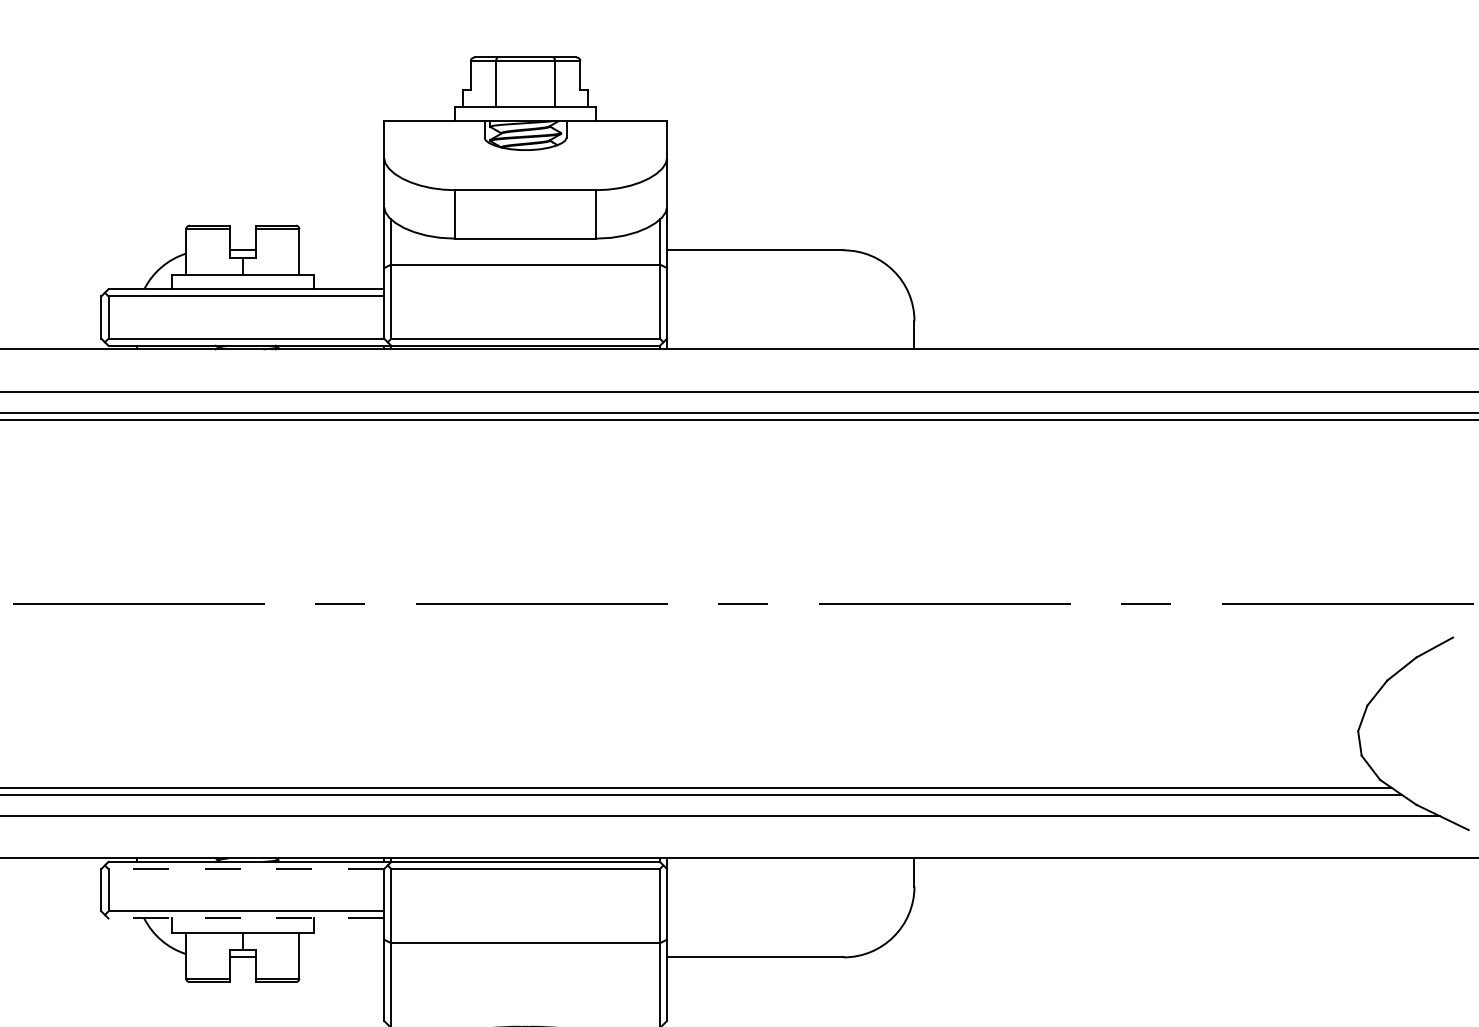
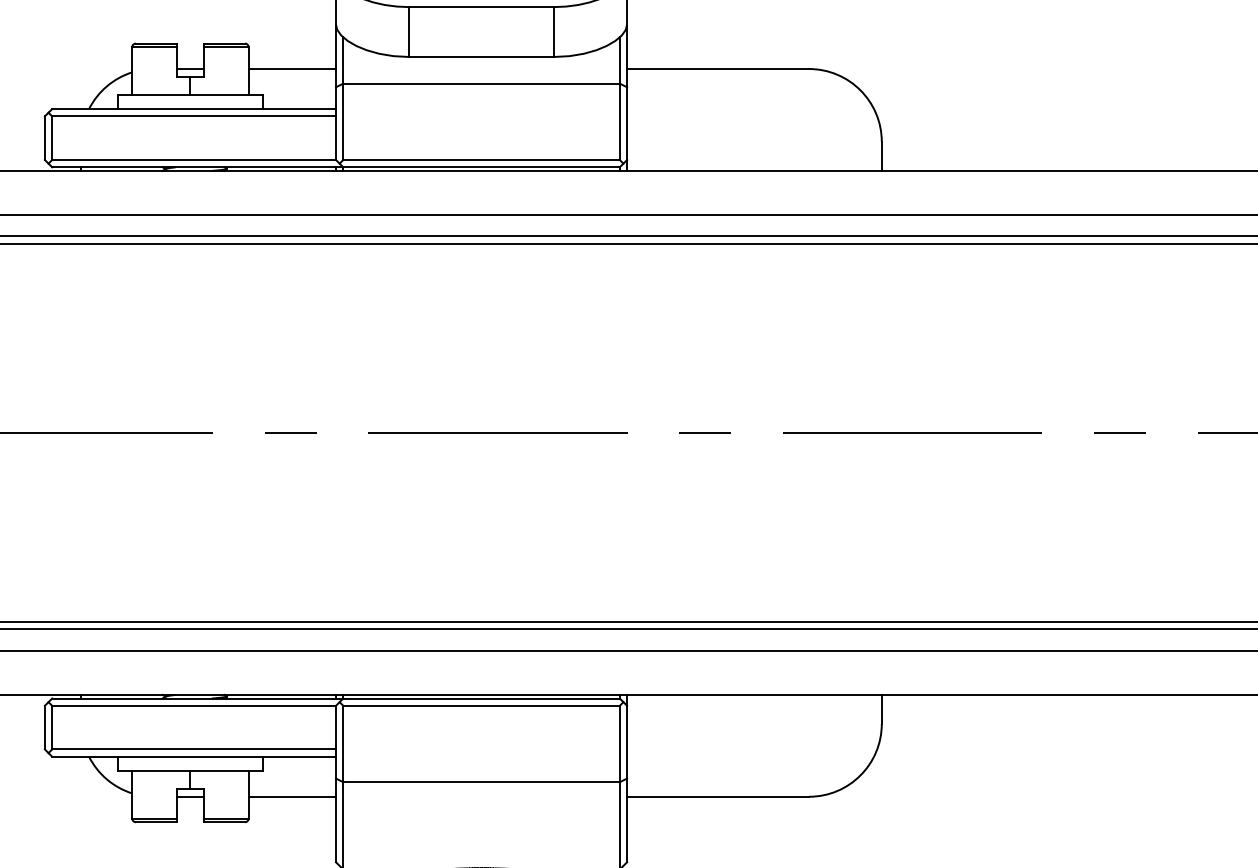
line: (341, 250) -> (292, 69), added
line: (246, 869) -> (194, 706), dashed -> solid
line: (246, 918) -> (194, 756), dashed -> solid
line: (341, 957) -> (292, 796), added

